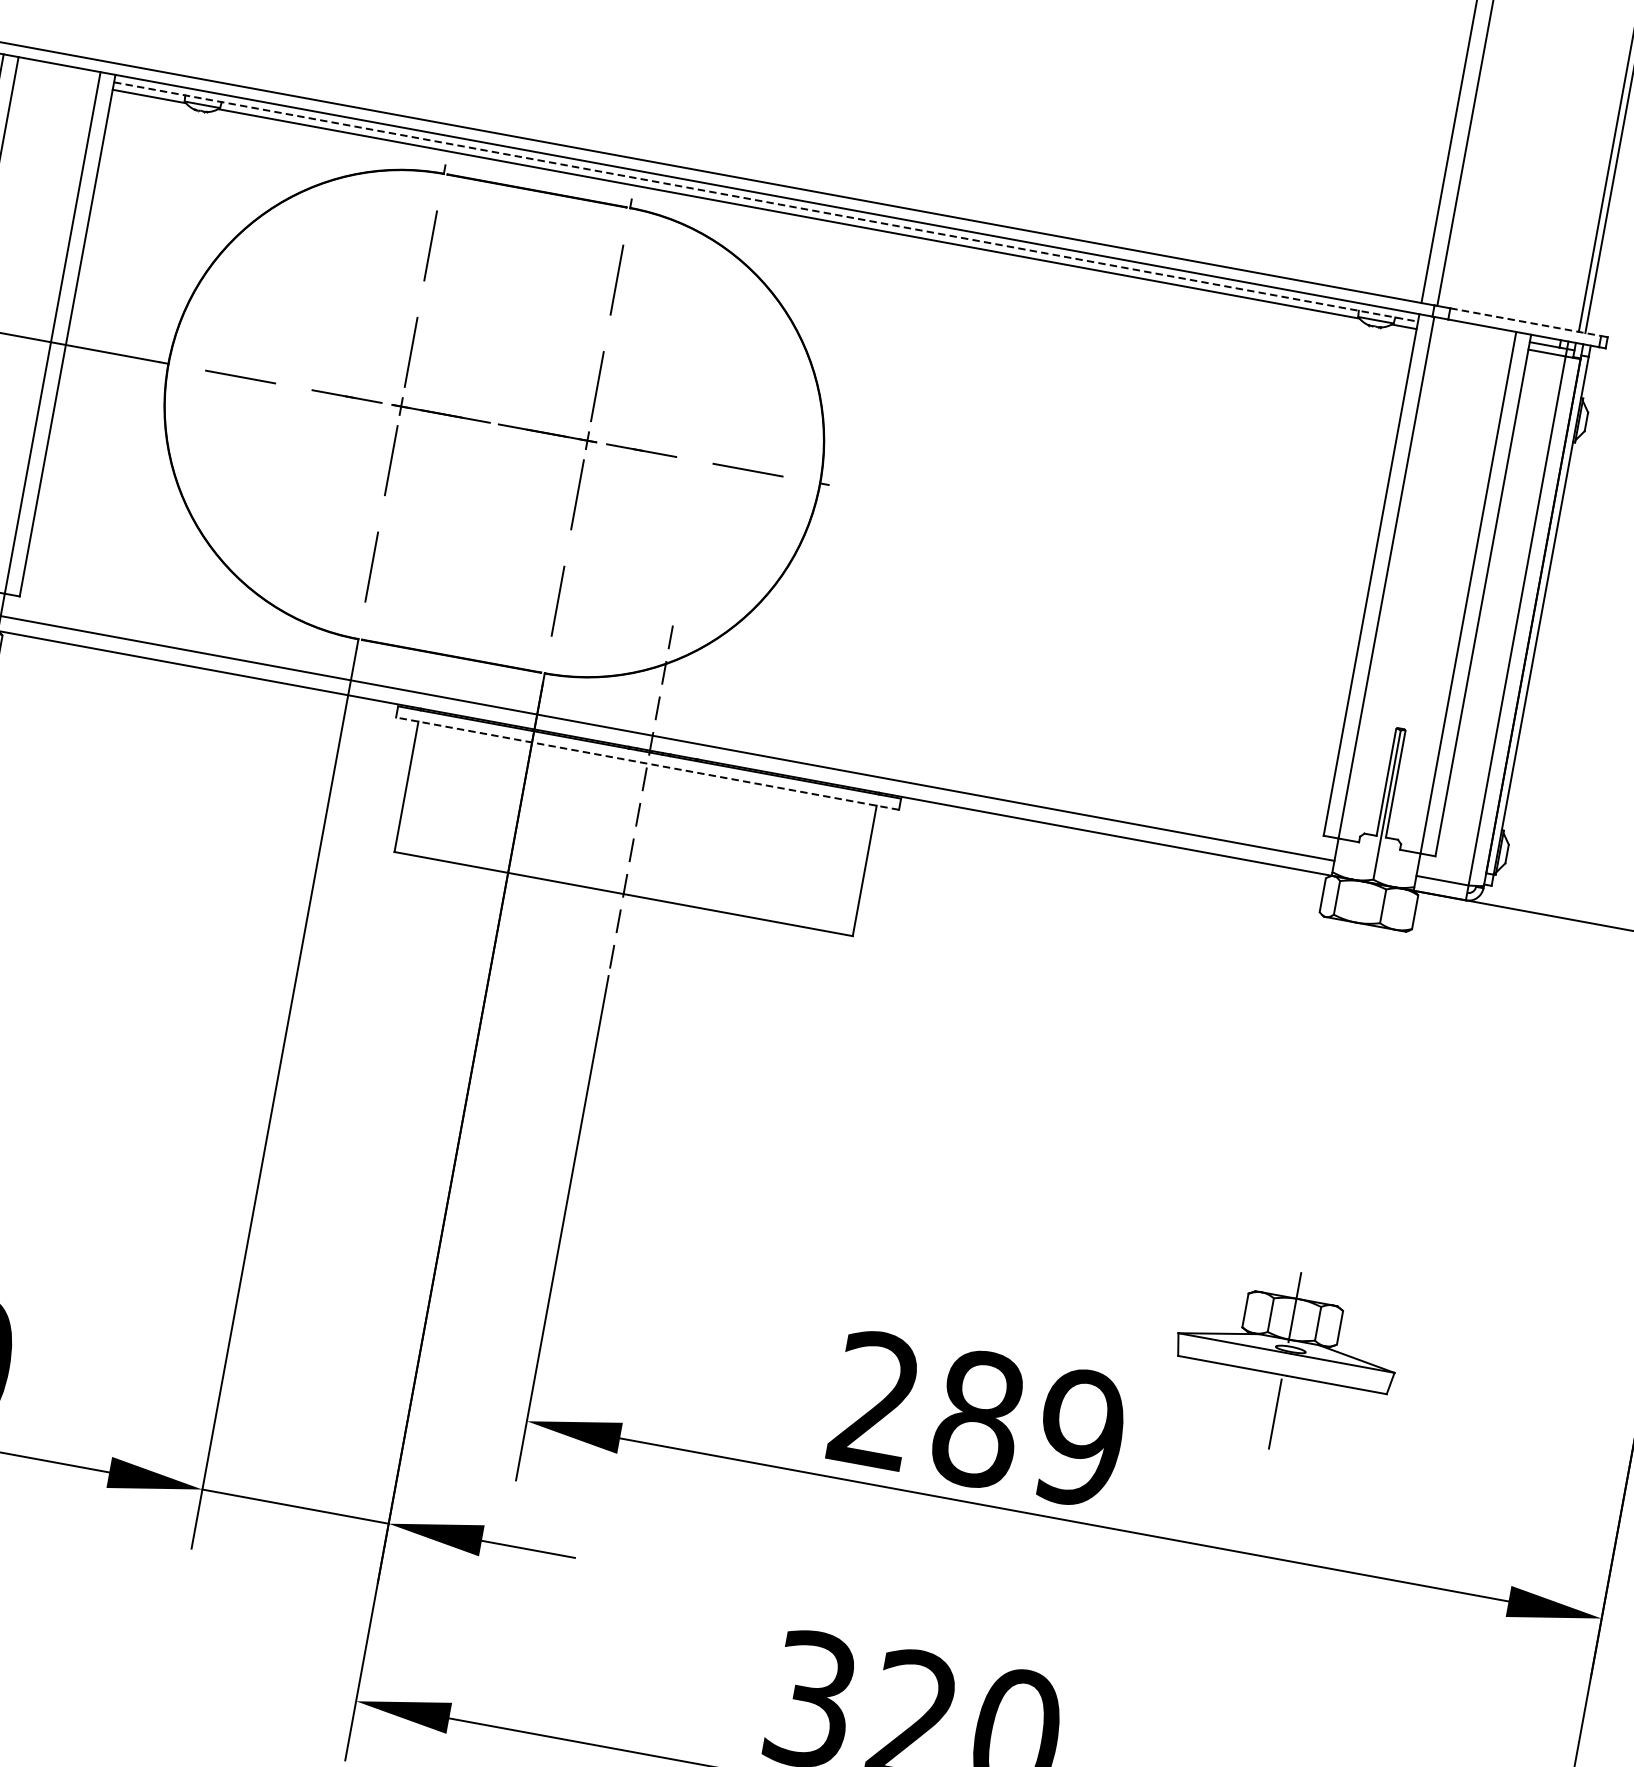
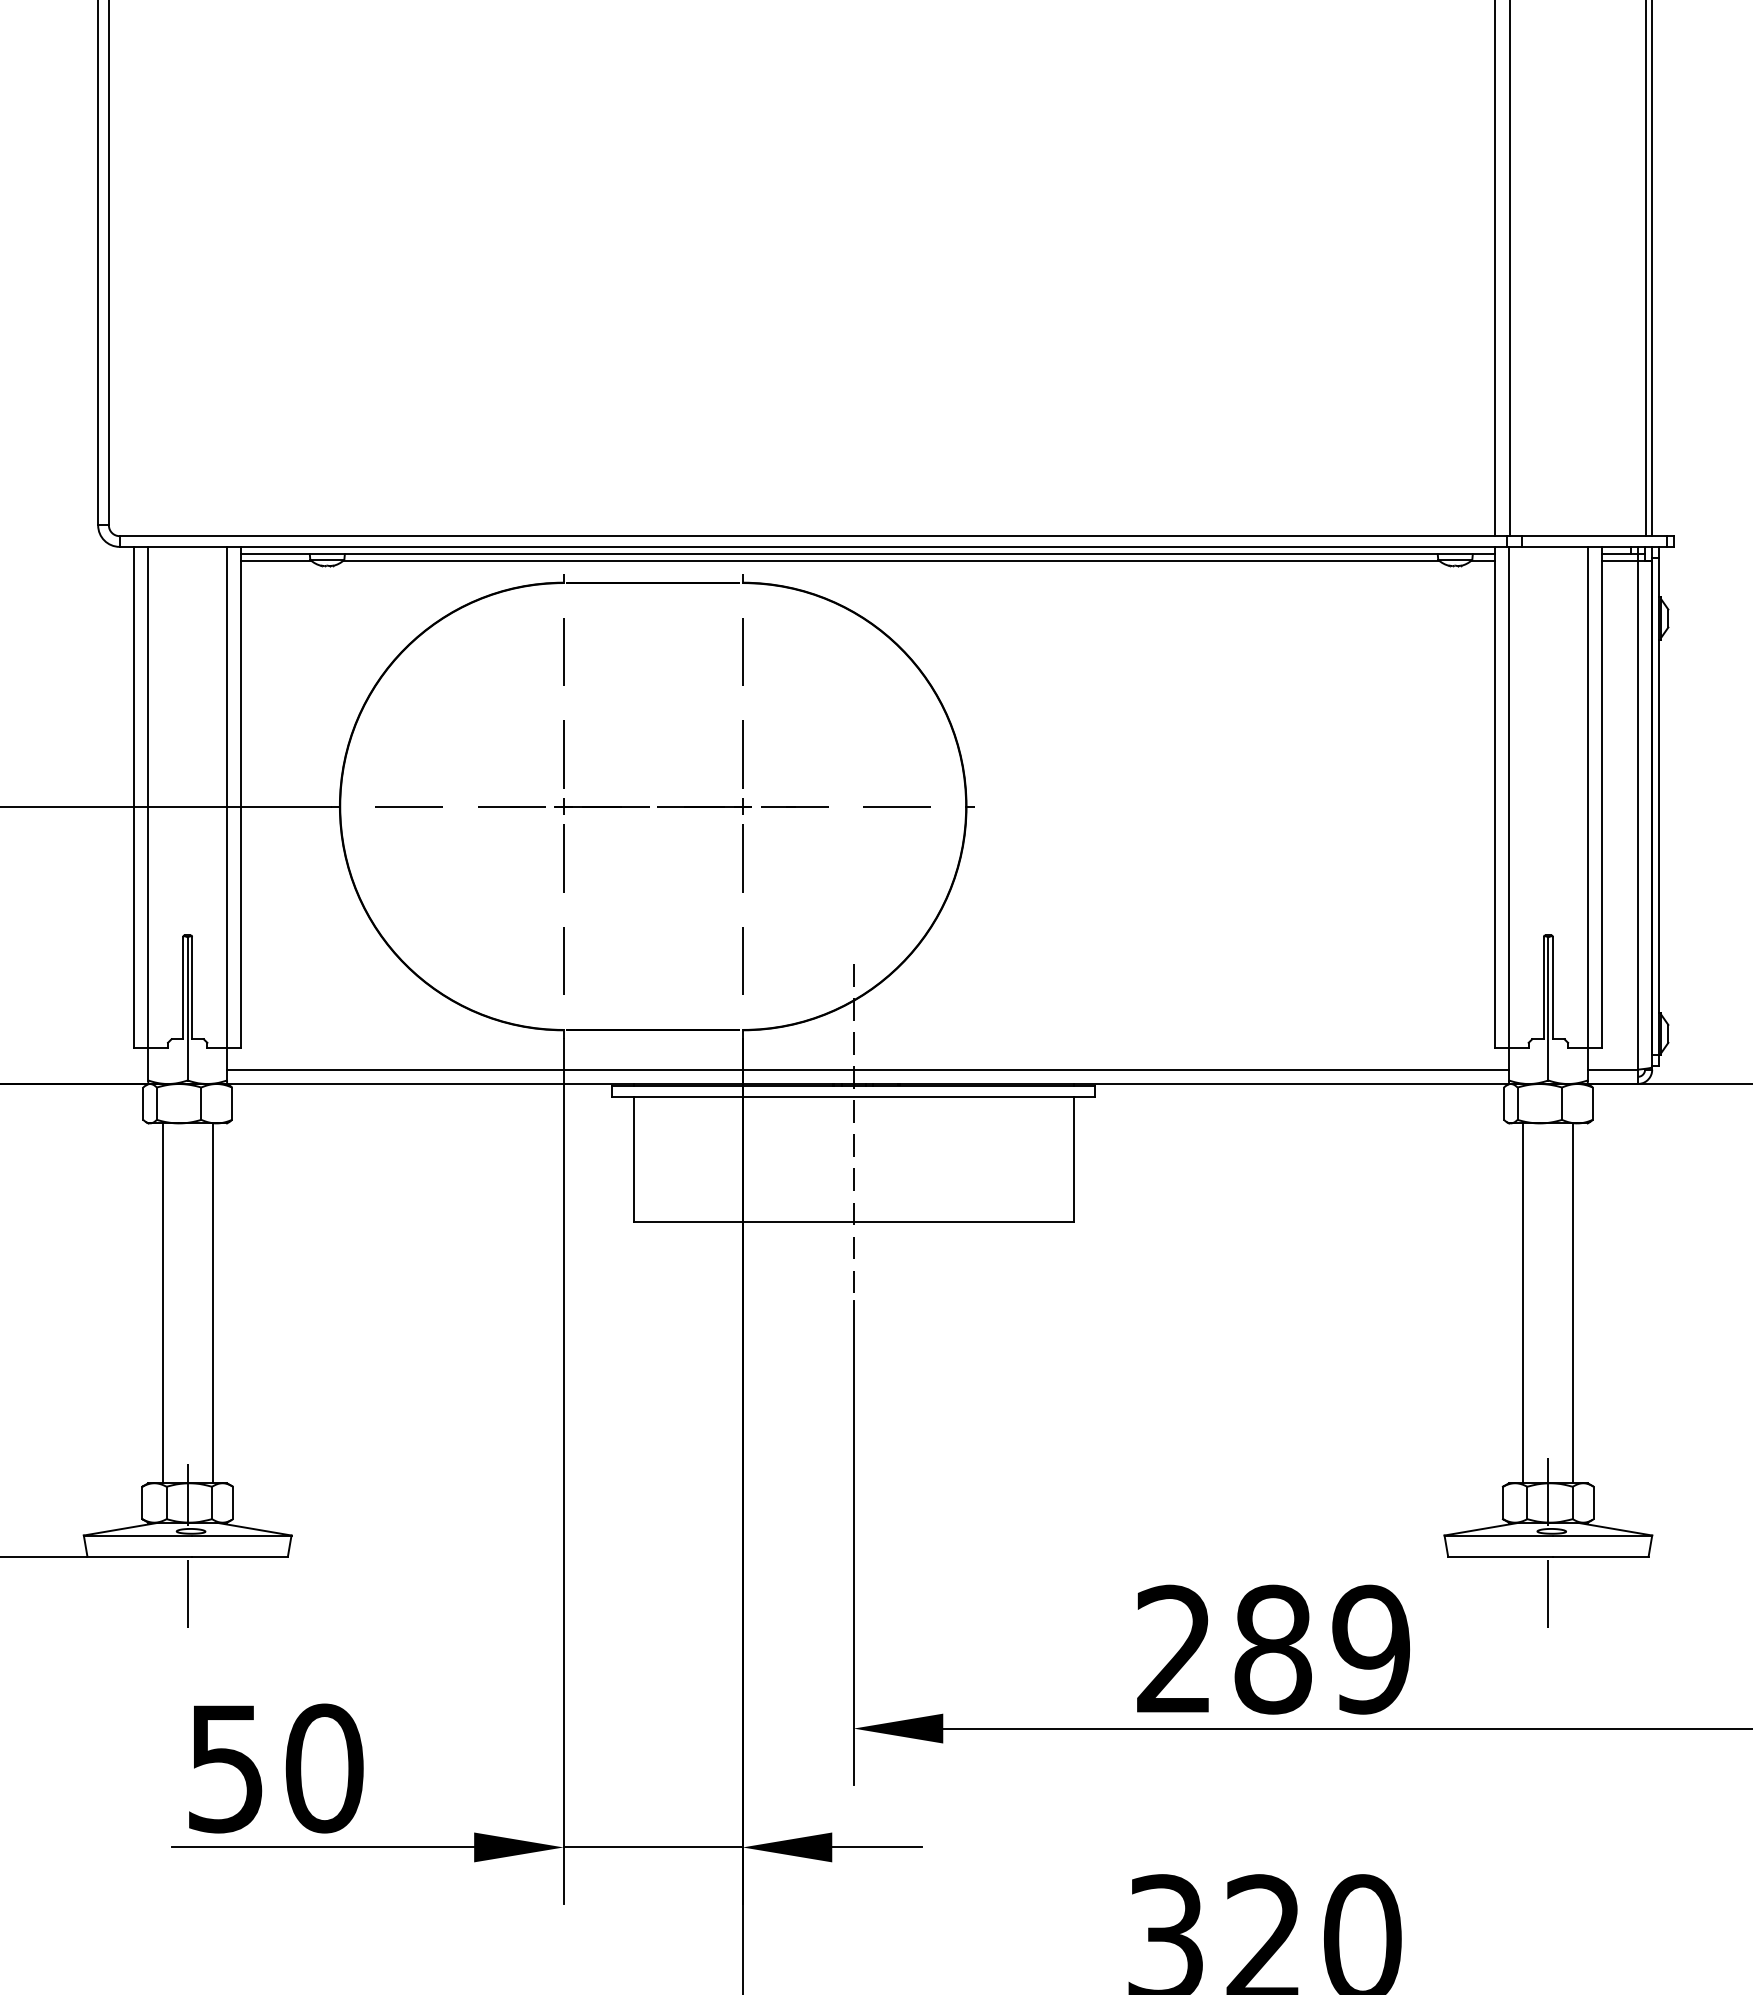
line: (766, 202) -> (868, 554), dashed -> solid
line: (1526, 322) -> (1595, 536), dashed -> solid
line: (647, 763) -> (853, 1096), dashed -> solid
line: (1304, 1106) -> (1523, 1303), added
line: (1356, 1116) -> (1573, 1303), added

